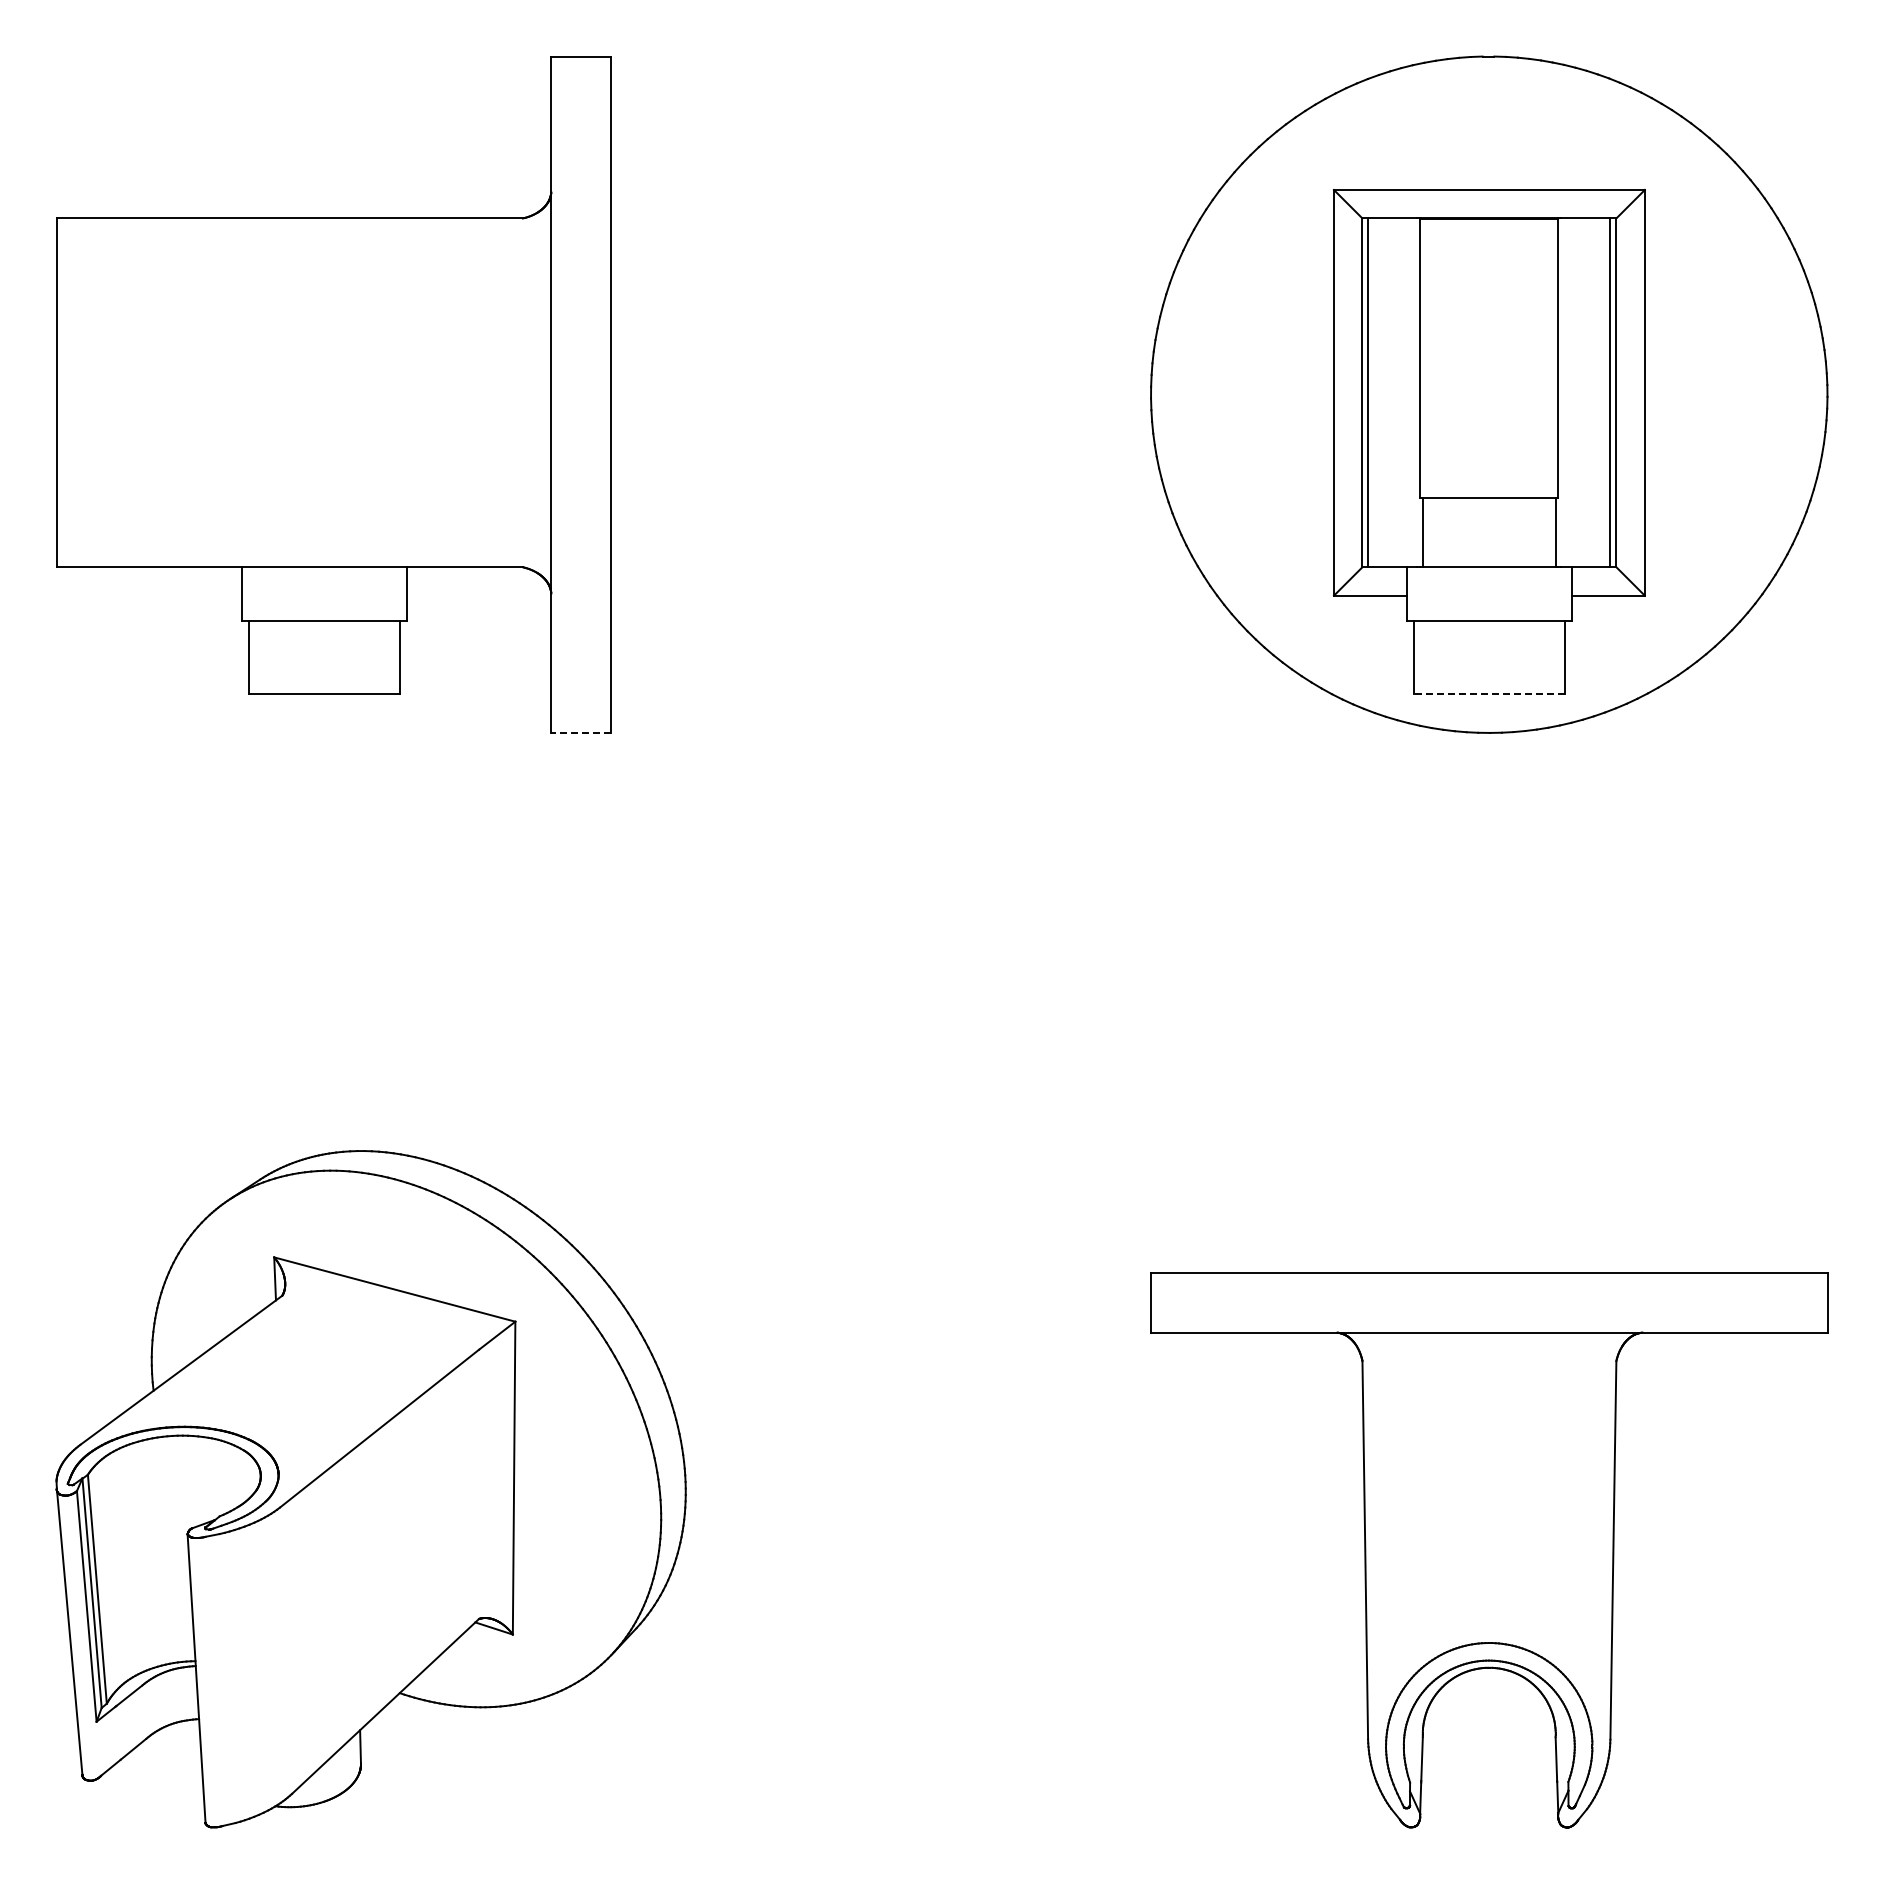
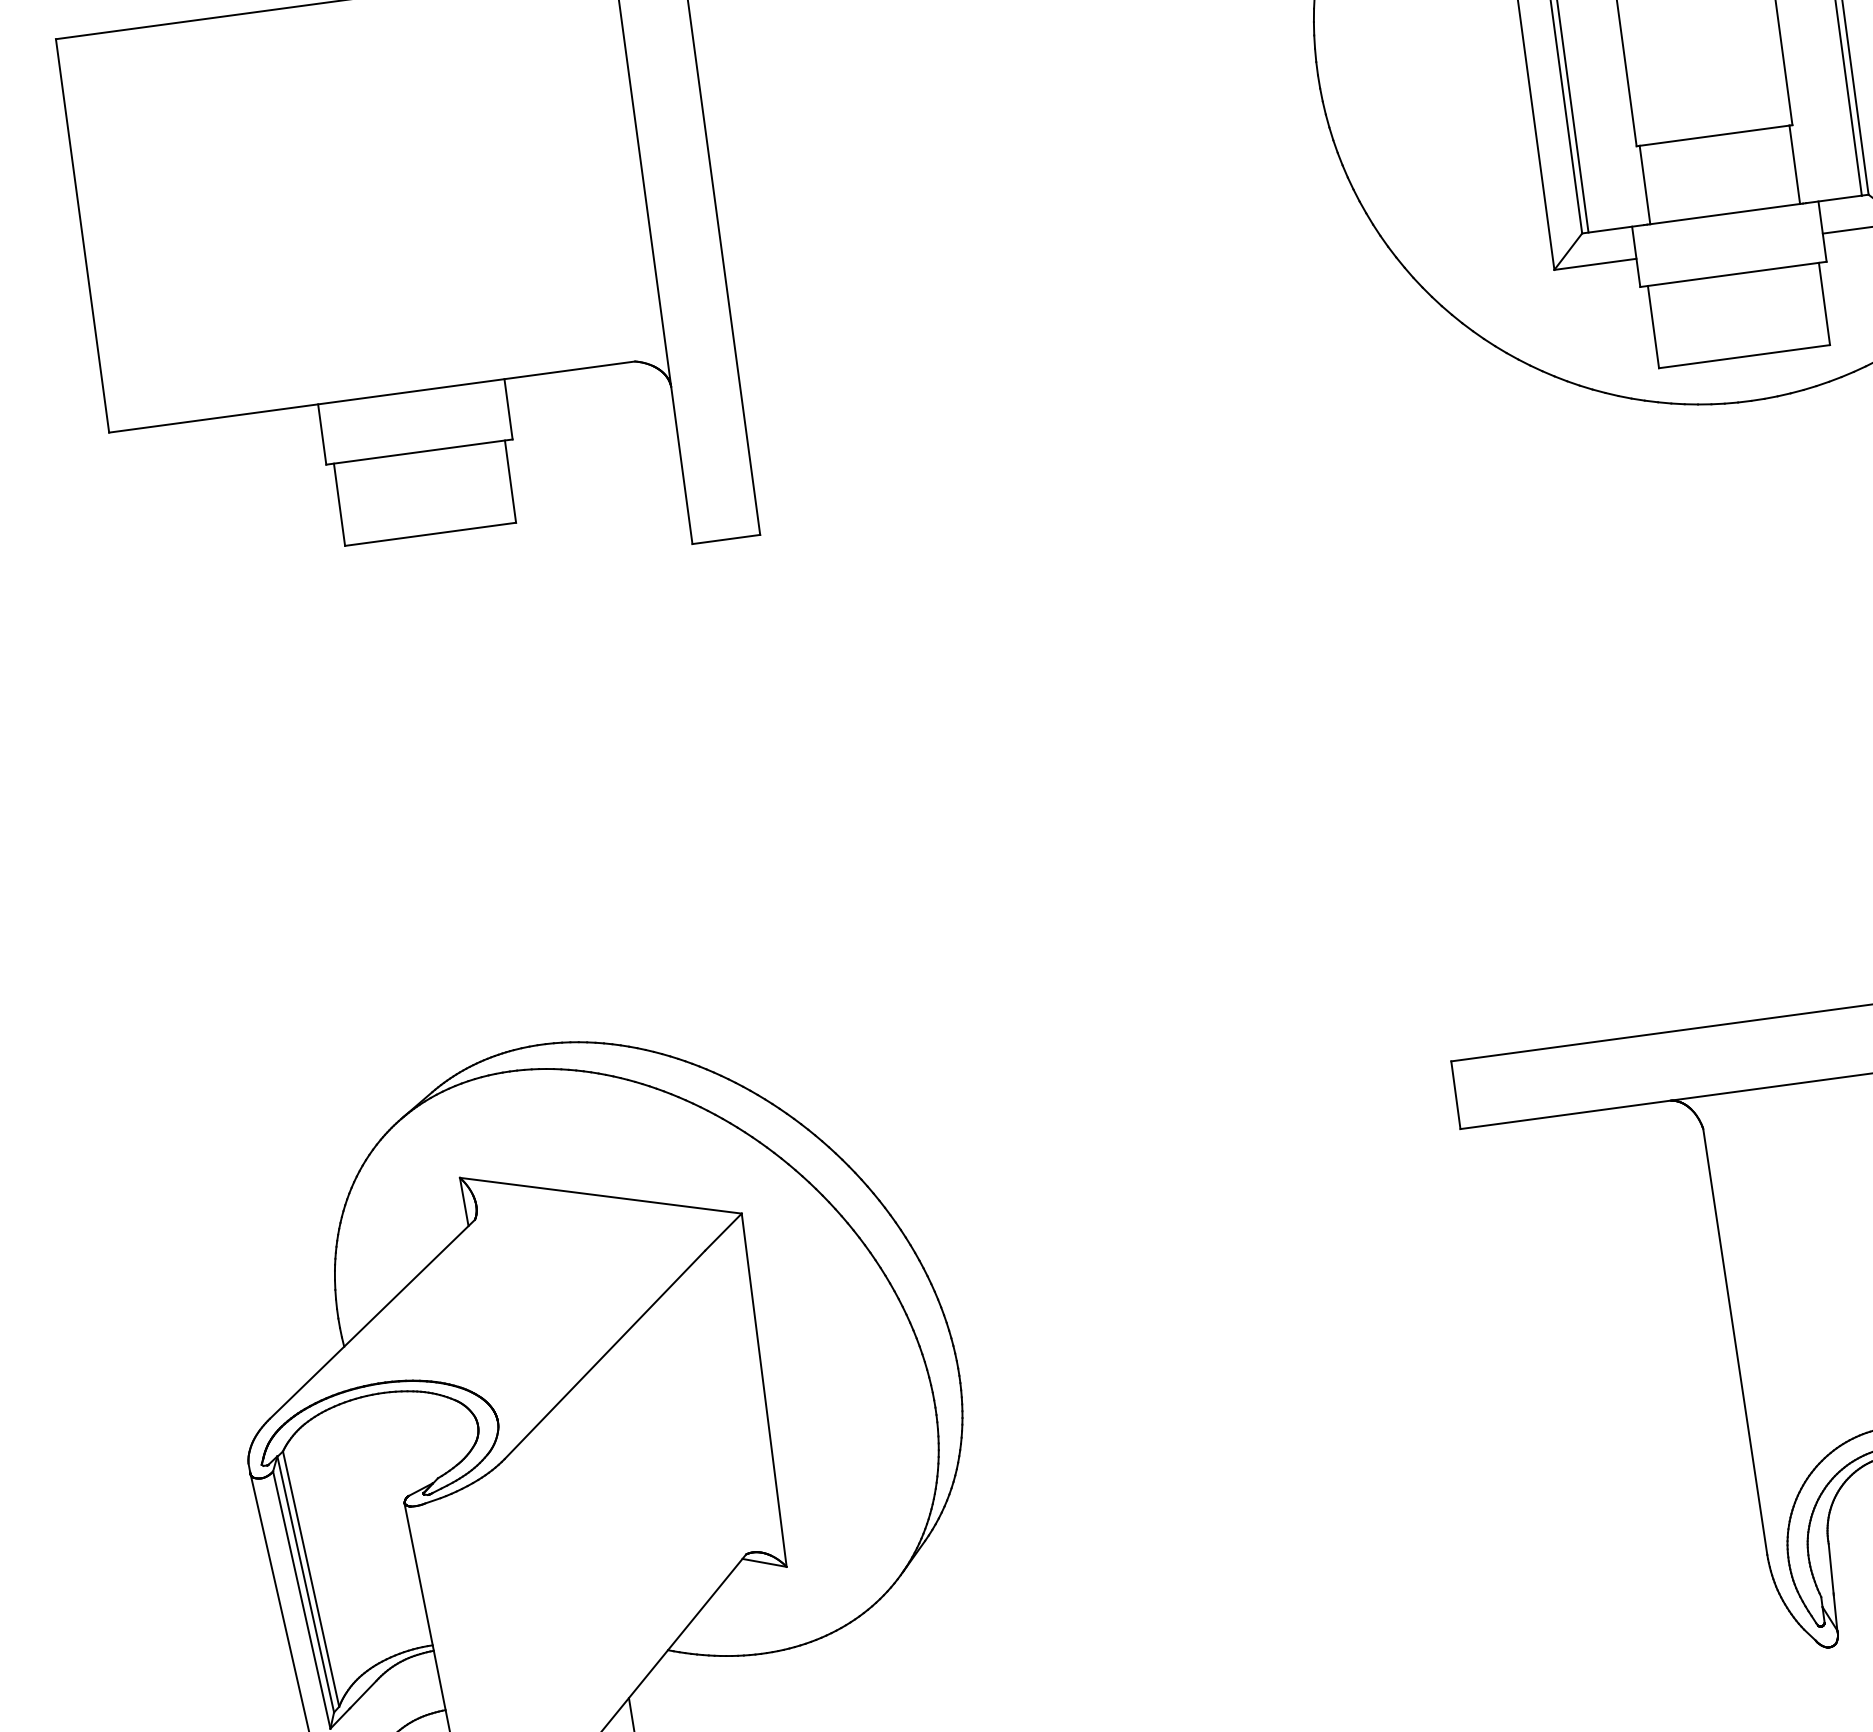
line: (1489, 693) -> (1744, 356), dashed -> solid
line: (580, 732) -> (725, 539), dashed -> solid

